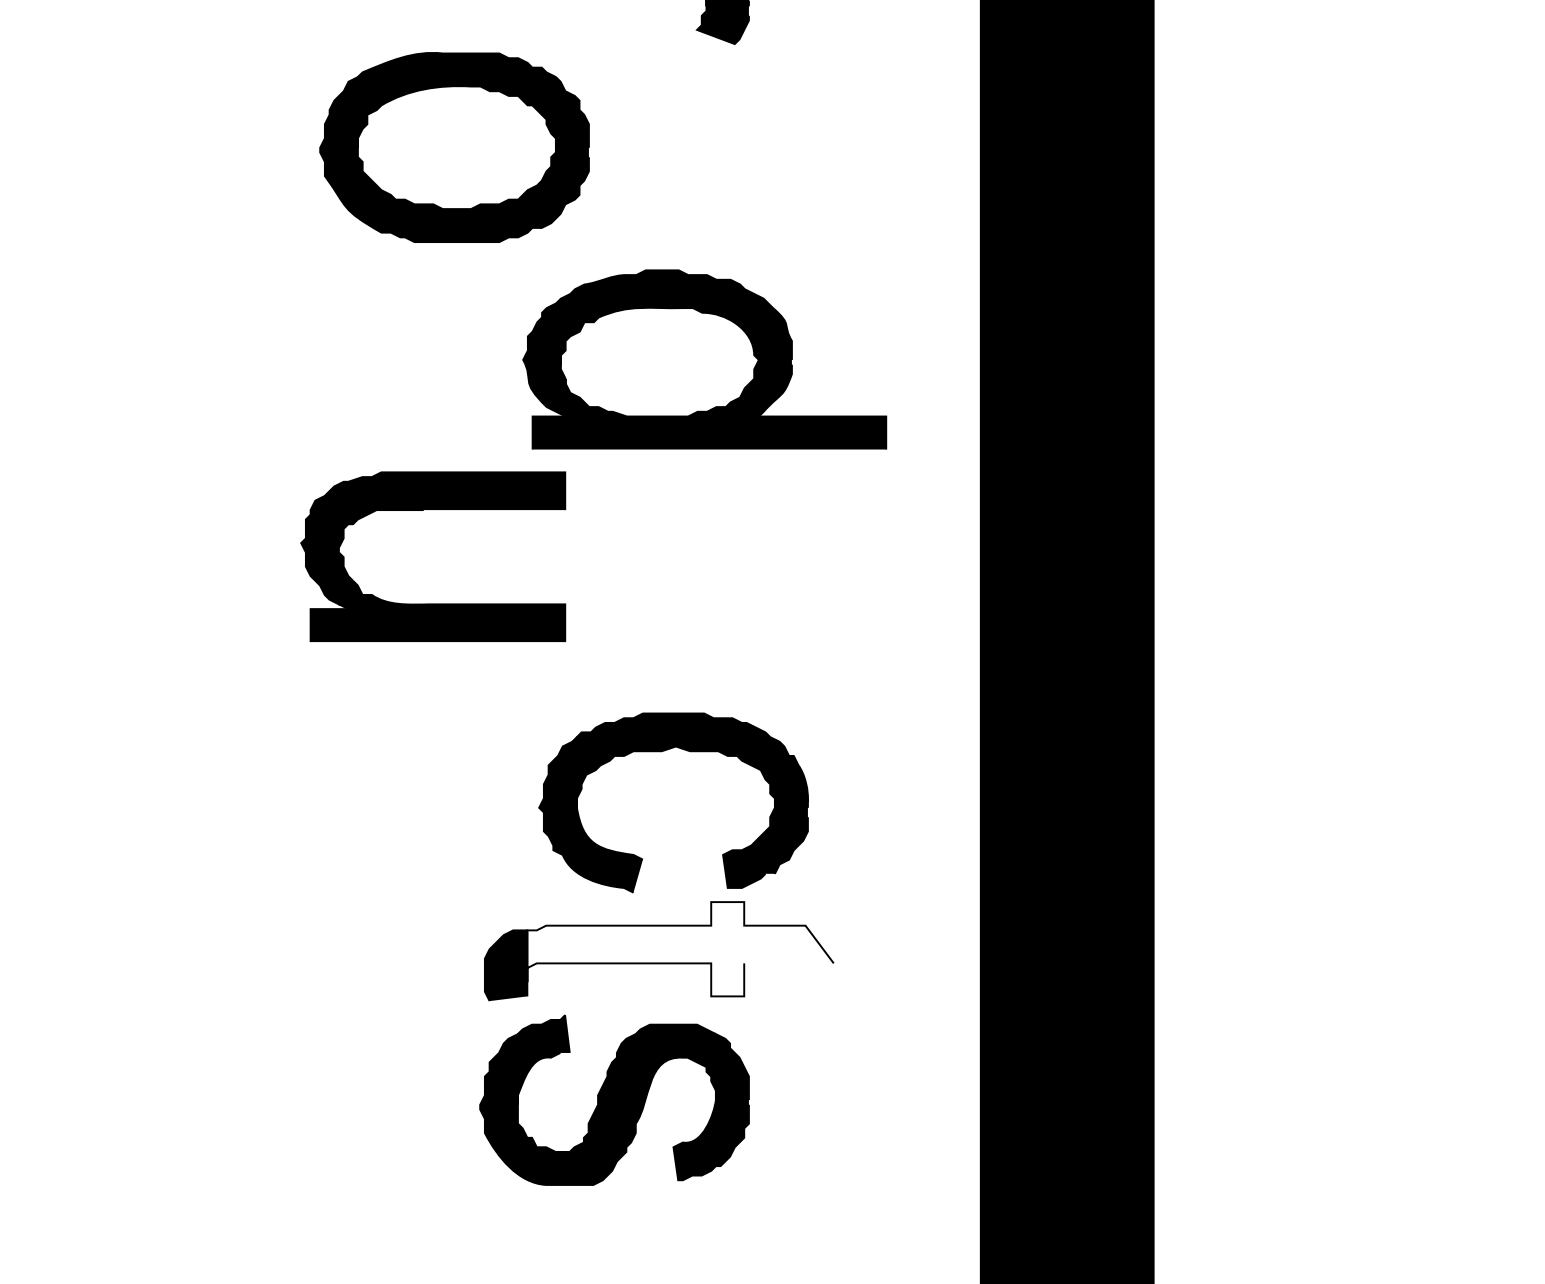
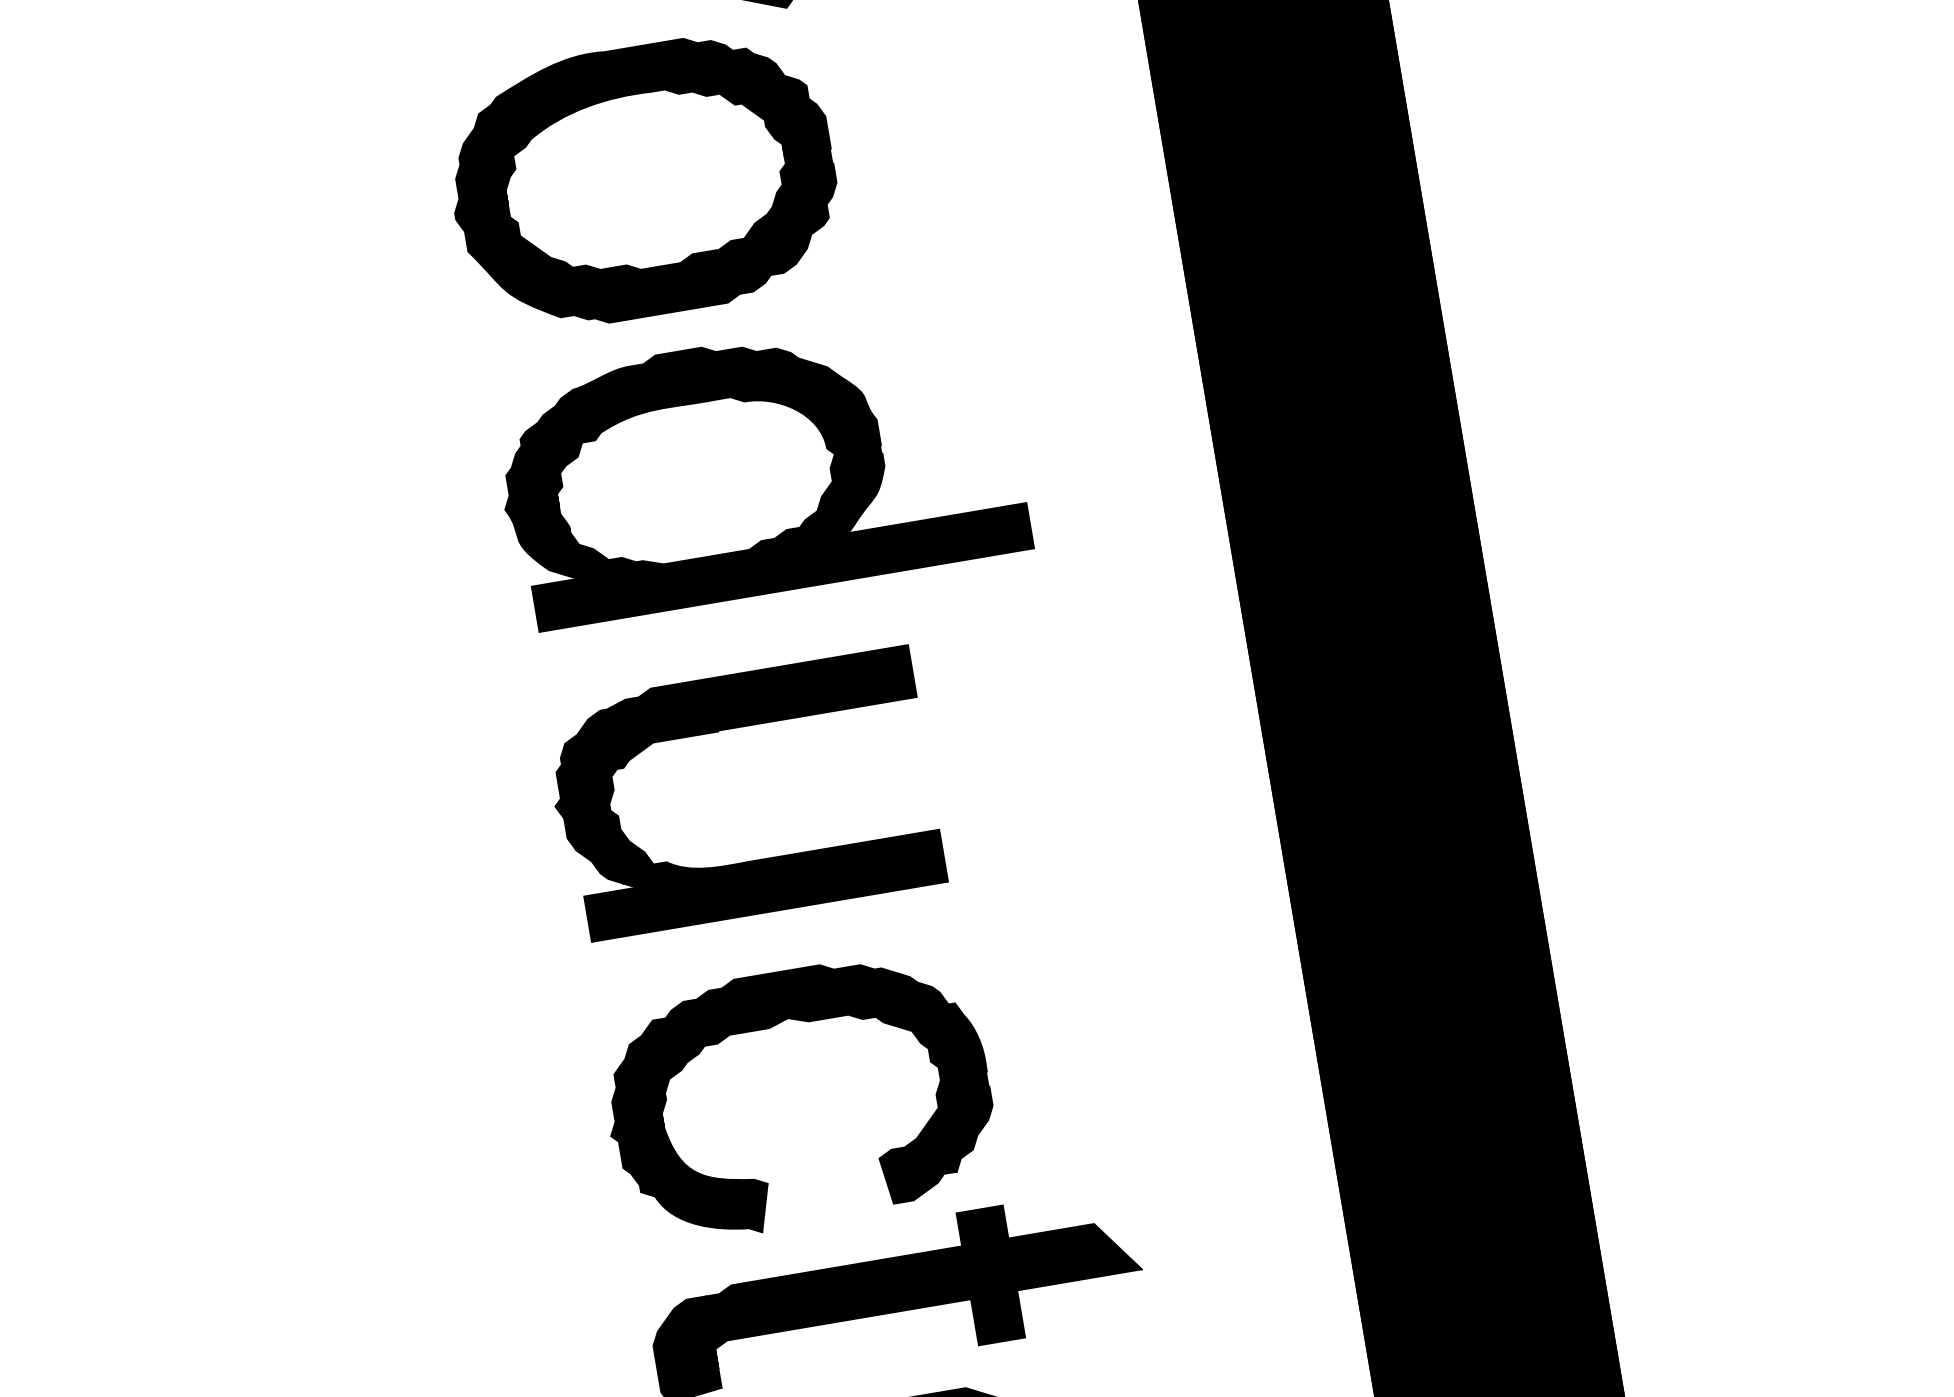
part: (454, 147) -> (642, 180), moved
part: (704, 359) -> (758, 466), moved
part: (433, 509) -> (732, 728), moved
part: (661, 752) -> (769, 1029), moved
fill: (680, 949) -> (924, 1286), added

